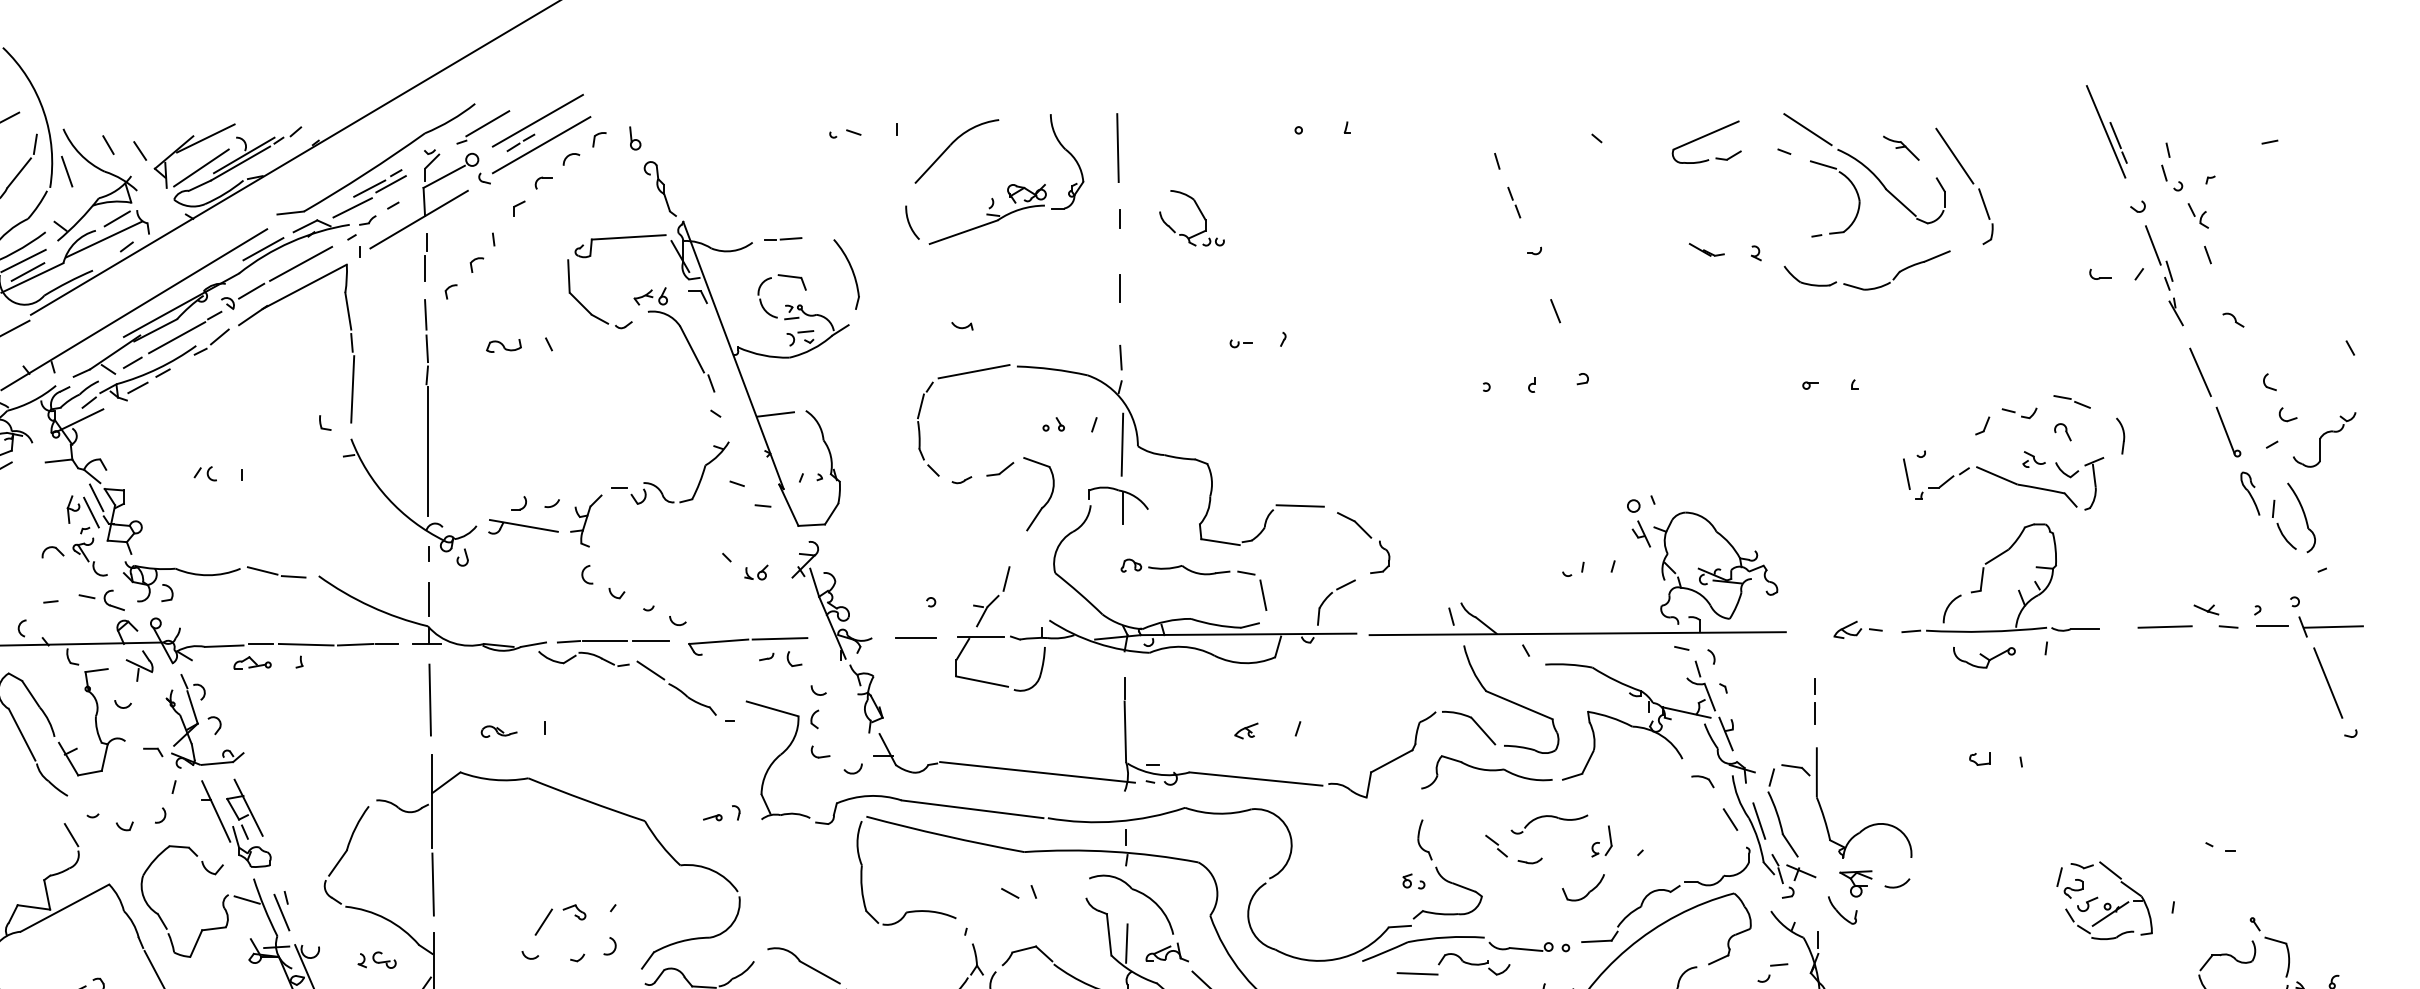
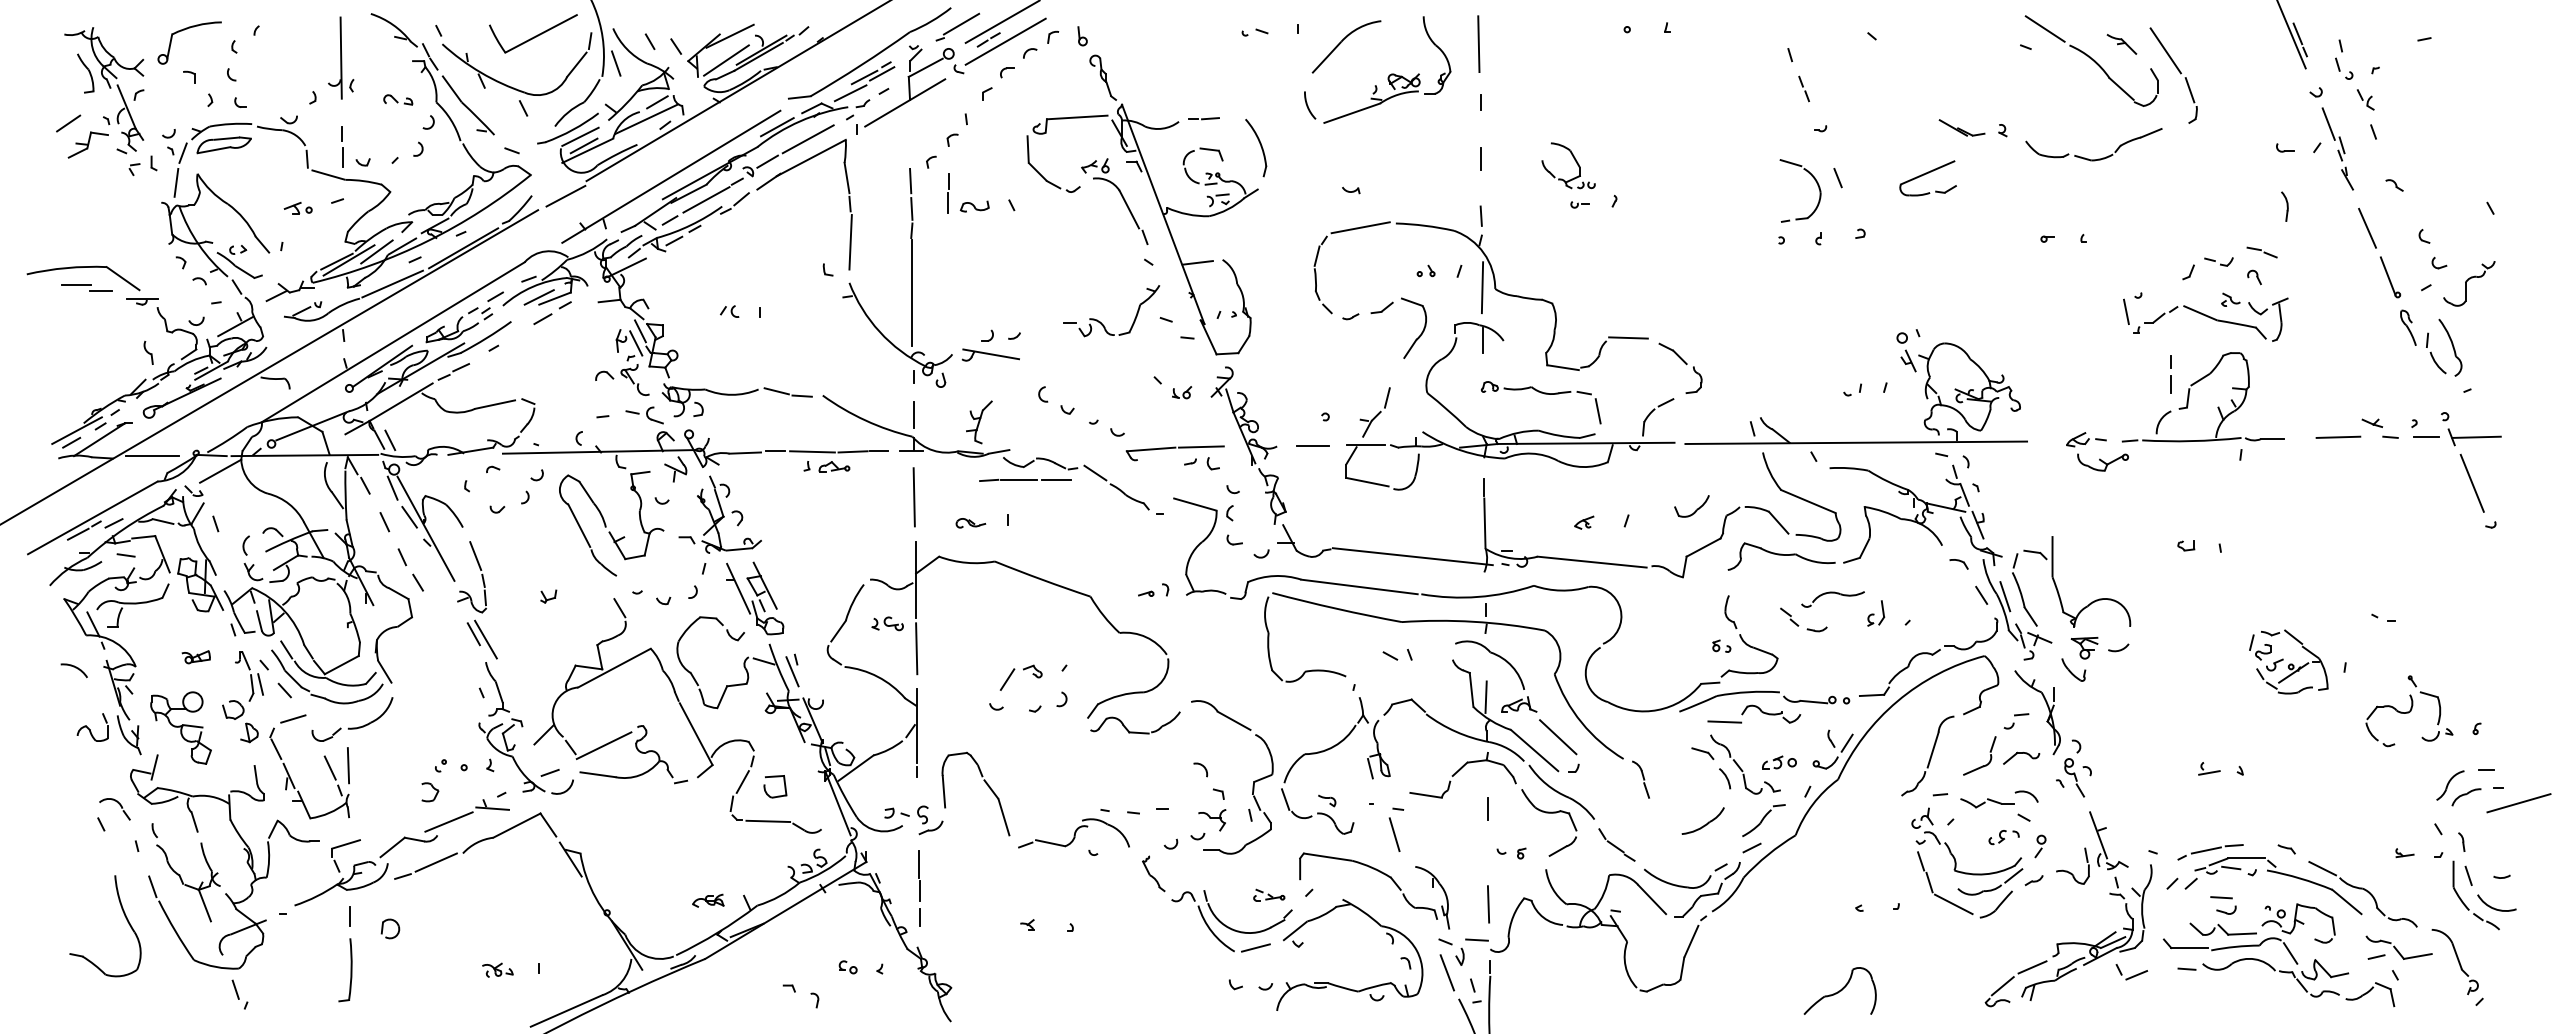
part: (1705, 142) -> (1927, 178), moved
part: (1854, 189) -> (1816, 183), moved
part: (1199, 211) -> (1574, 160), moved
part: (1707, 249) -> (1962, 127), size x1.6
line: (425, 256) -> (948, 193), moved
part: (2120, 435) -> (2284, 206), moved
part: (586, 521) -> (979, 422), moved
part: (613, 640) -> (1025, 479), moved
part: (1983, 657) -> (2102, 462), moved
part: (252, 662) -> (834, 466), moved
line: (1814, 702) -> (2170, 375), moved
part: (1582, 887) -> (1691, 506), moved
part: (376, 959) -> (887, 623), moved

